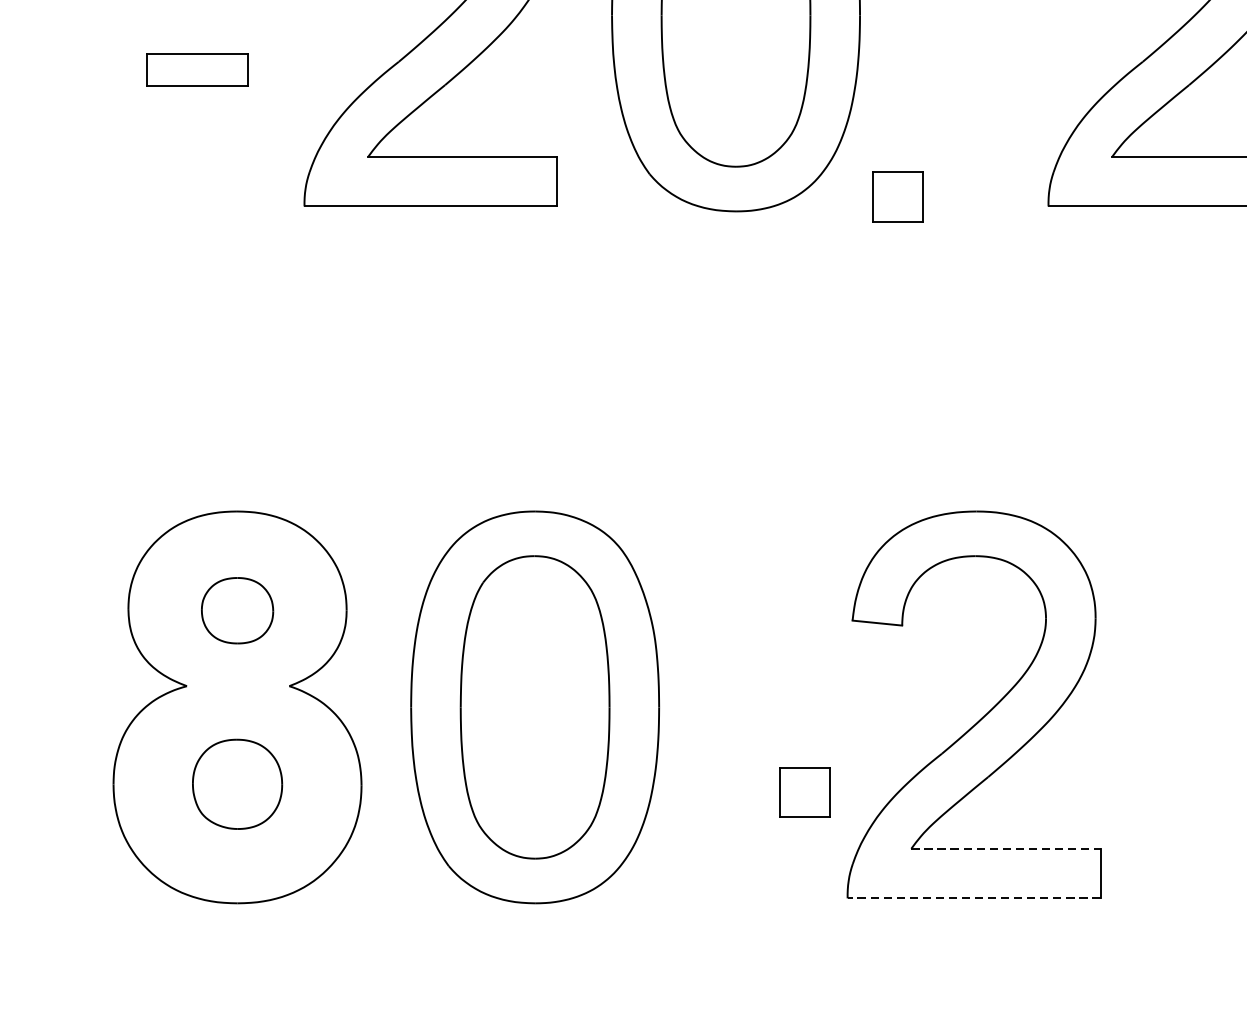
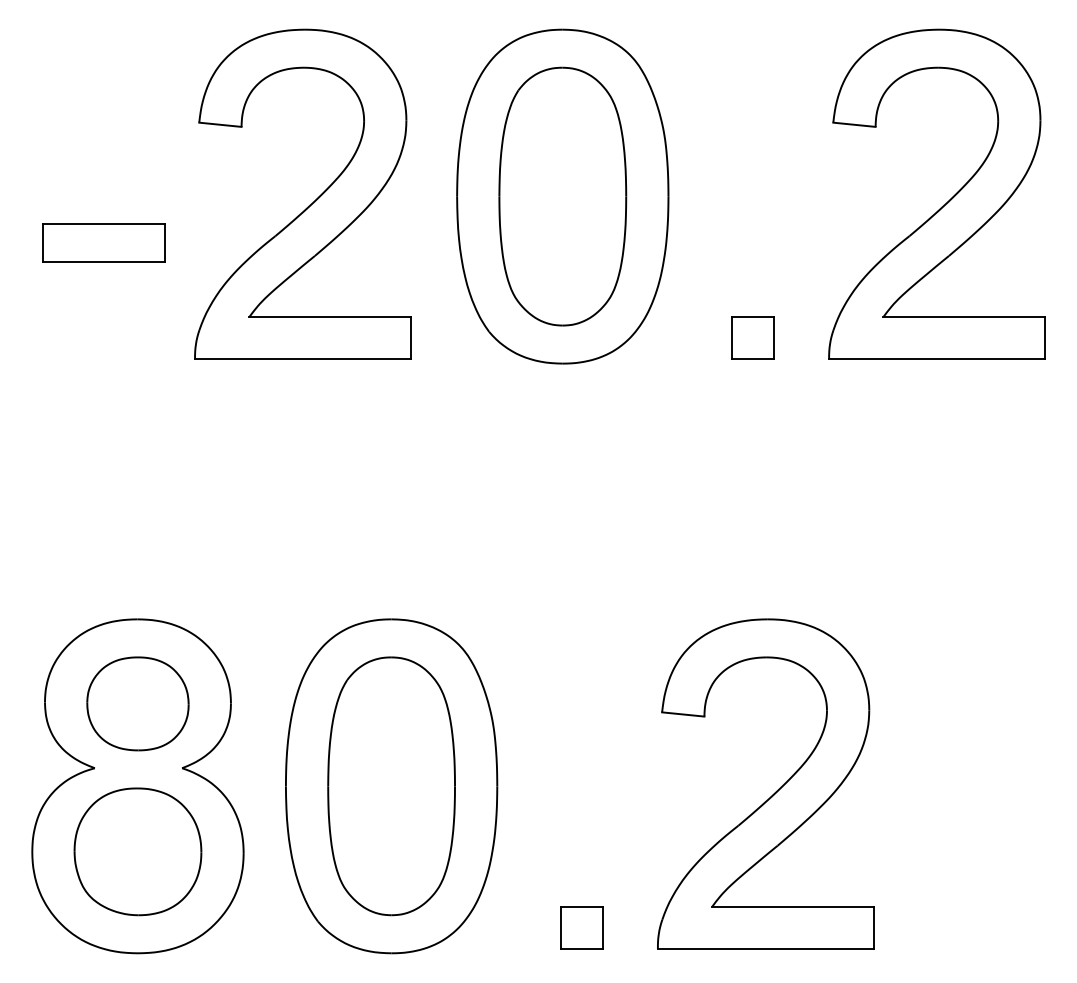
part: (197, 69) -> (103, 242), size x1.43
part: (897, 196) -> (752, 337), moved
part: (236, 610) -> (137, 703), size x1.67
part: (236, 783) -> (137, 851), size x1.67
part: (804, 792) -> (581, 927), moved
line: (1005, 848) -> (792, 906), dashed -> solid
line: (973, 898) -> (765, 949), dashed -> solid

